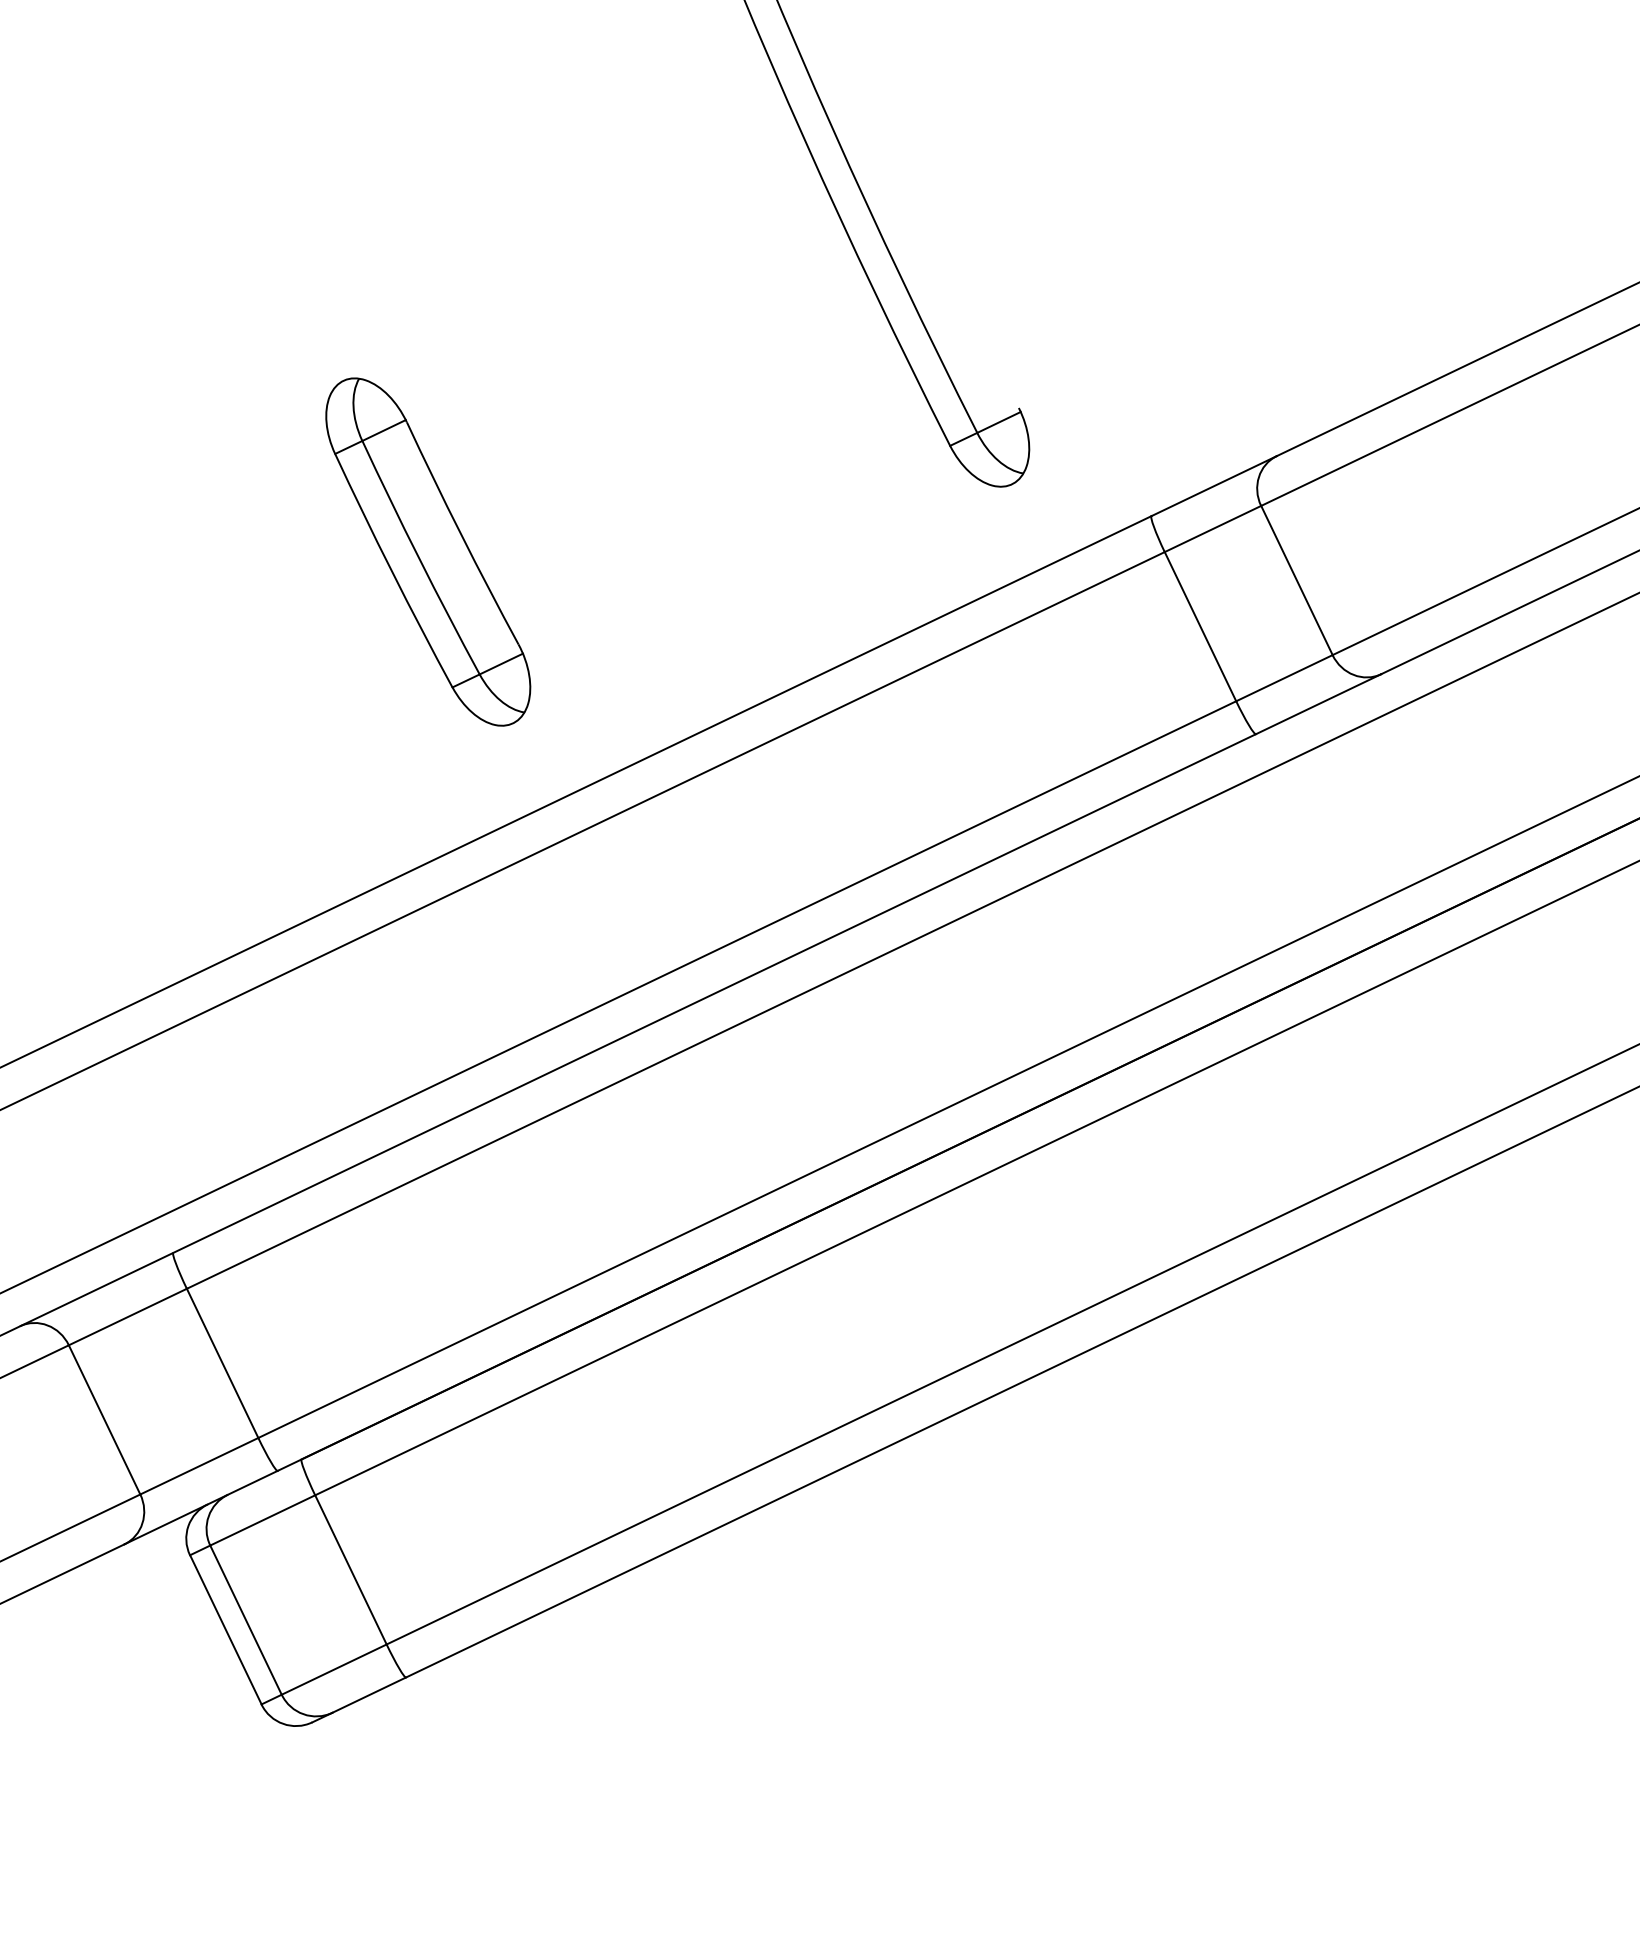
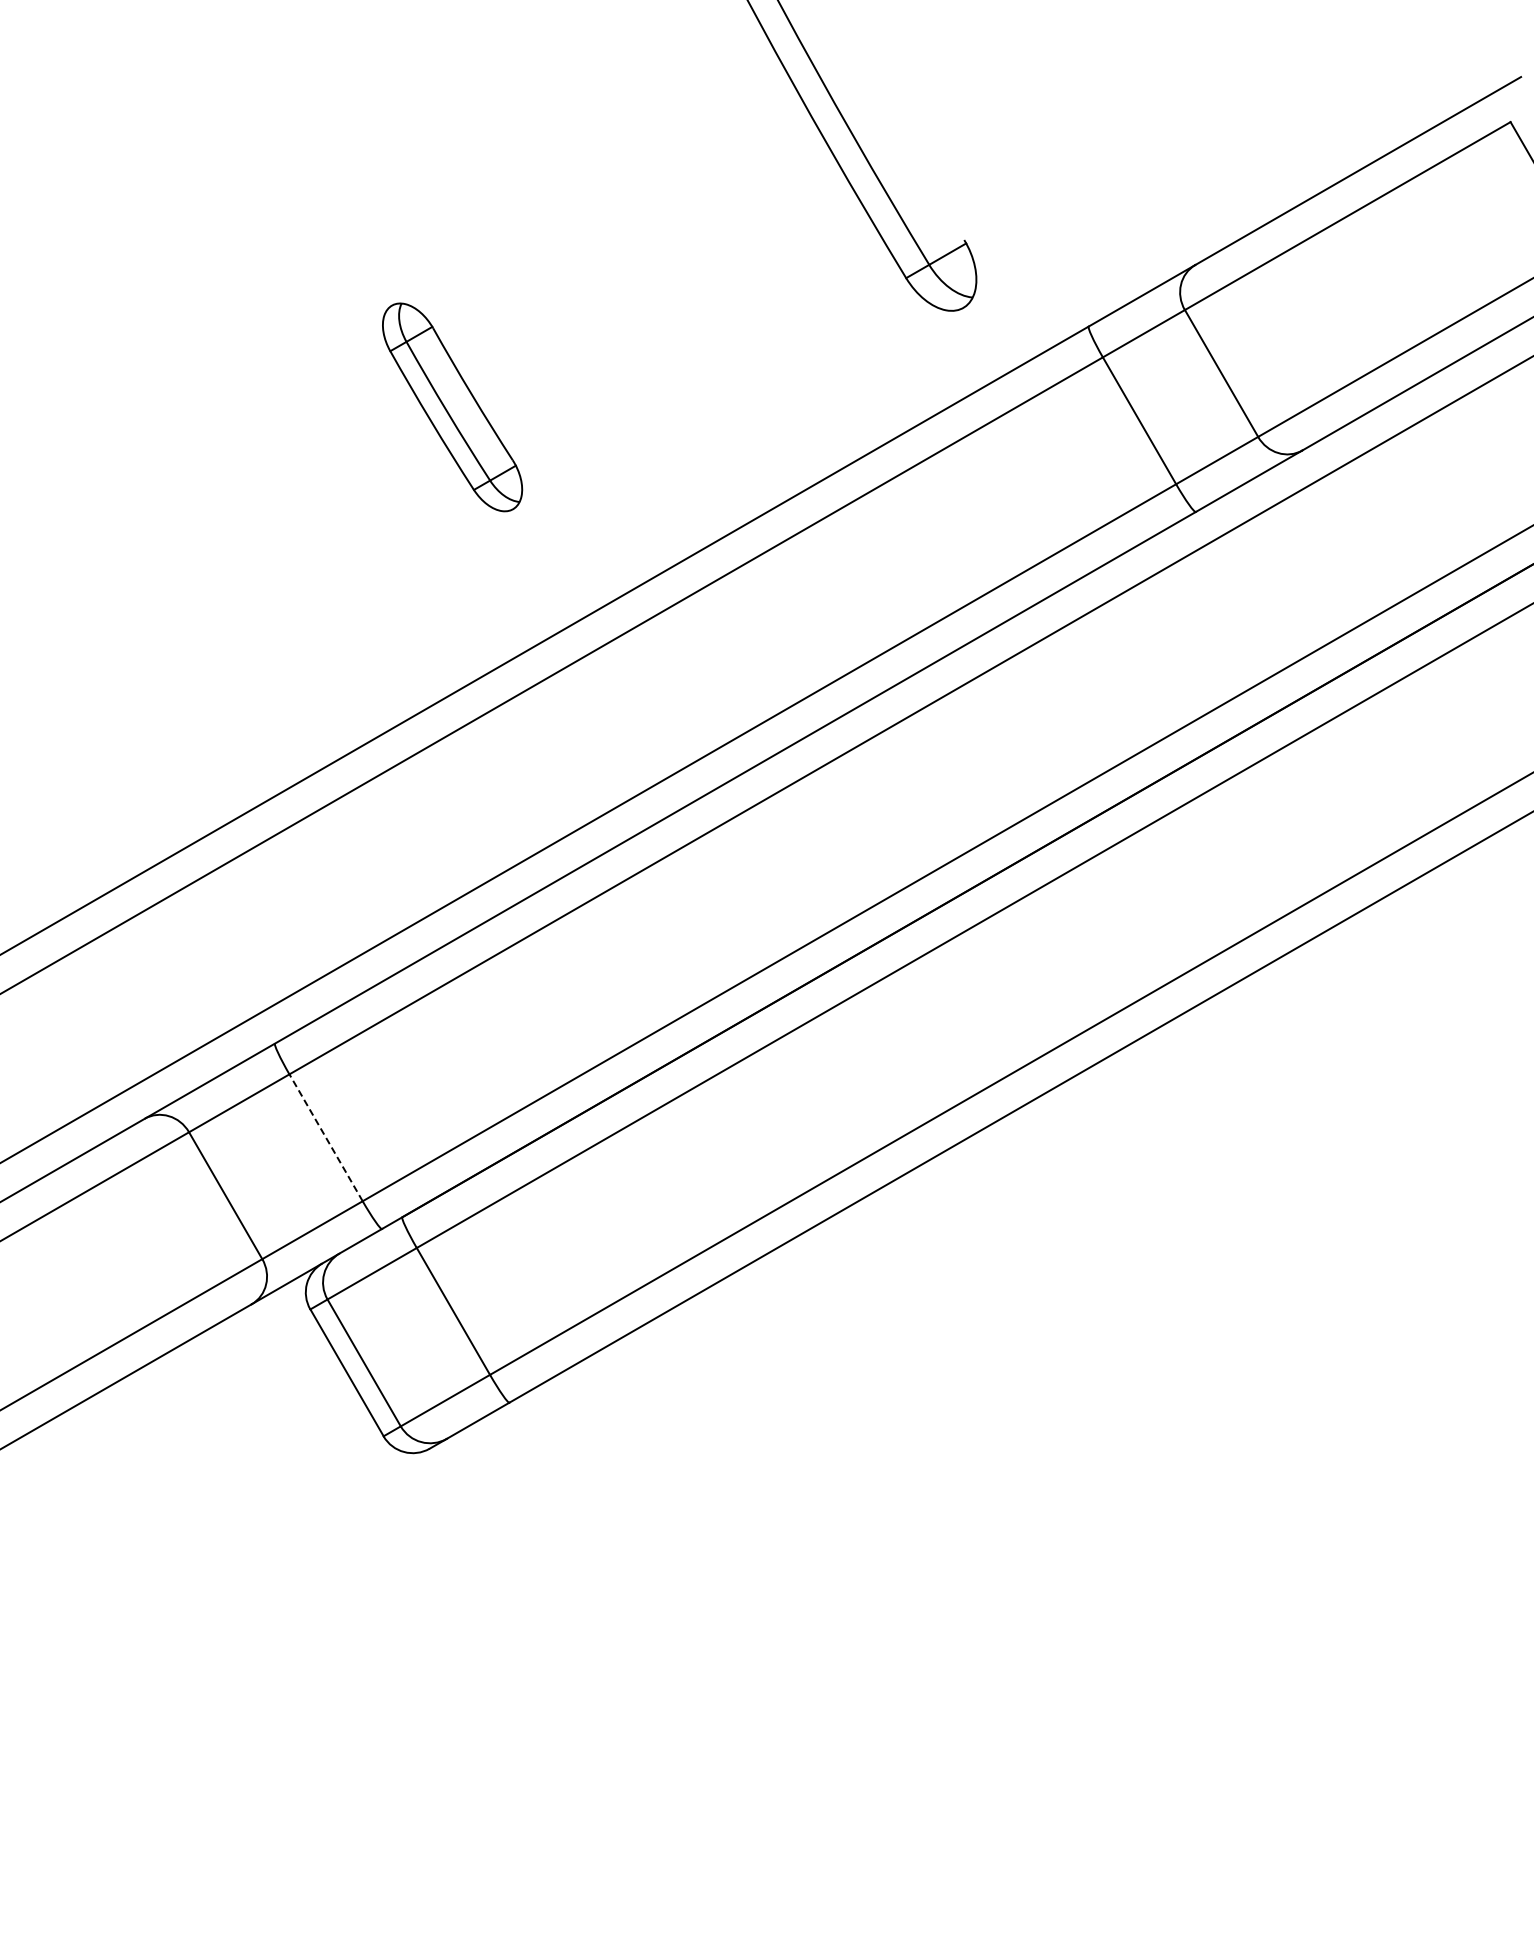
part: (428, 552) -> (452, 407), size x0.7
line: (221, 1362) -> (325, 1137), solid -> dashed

